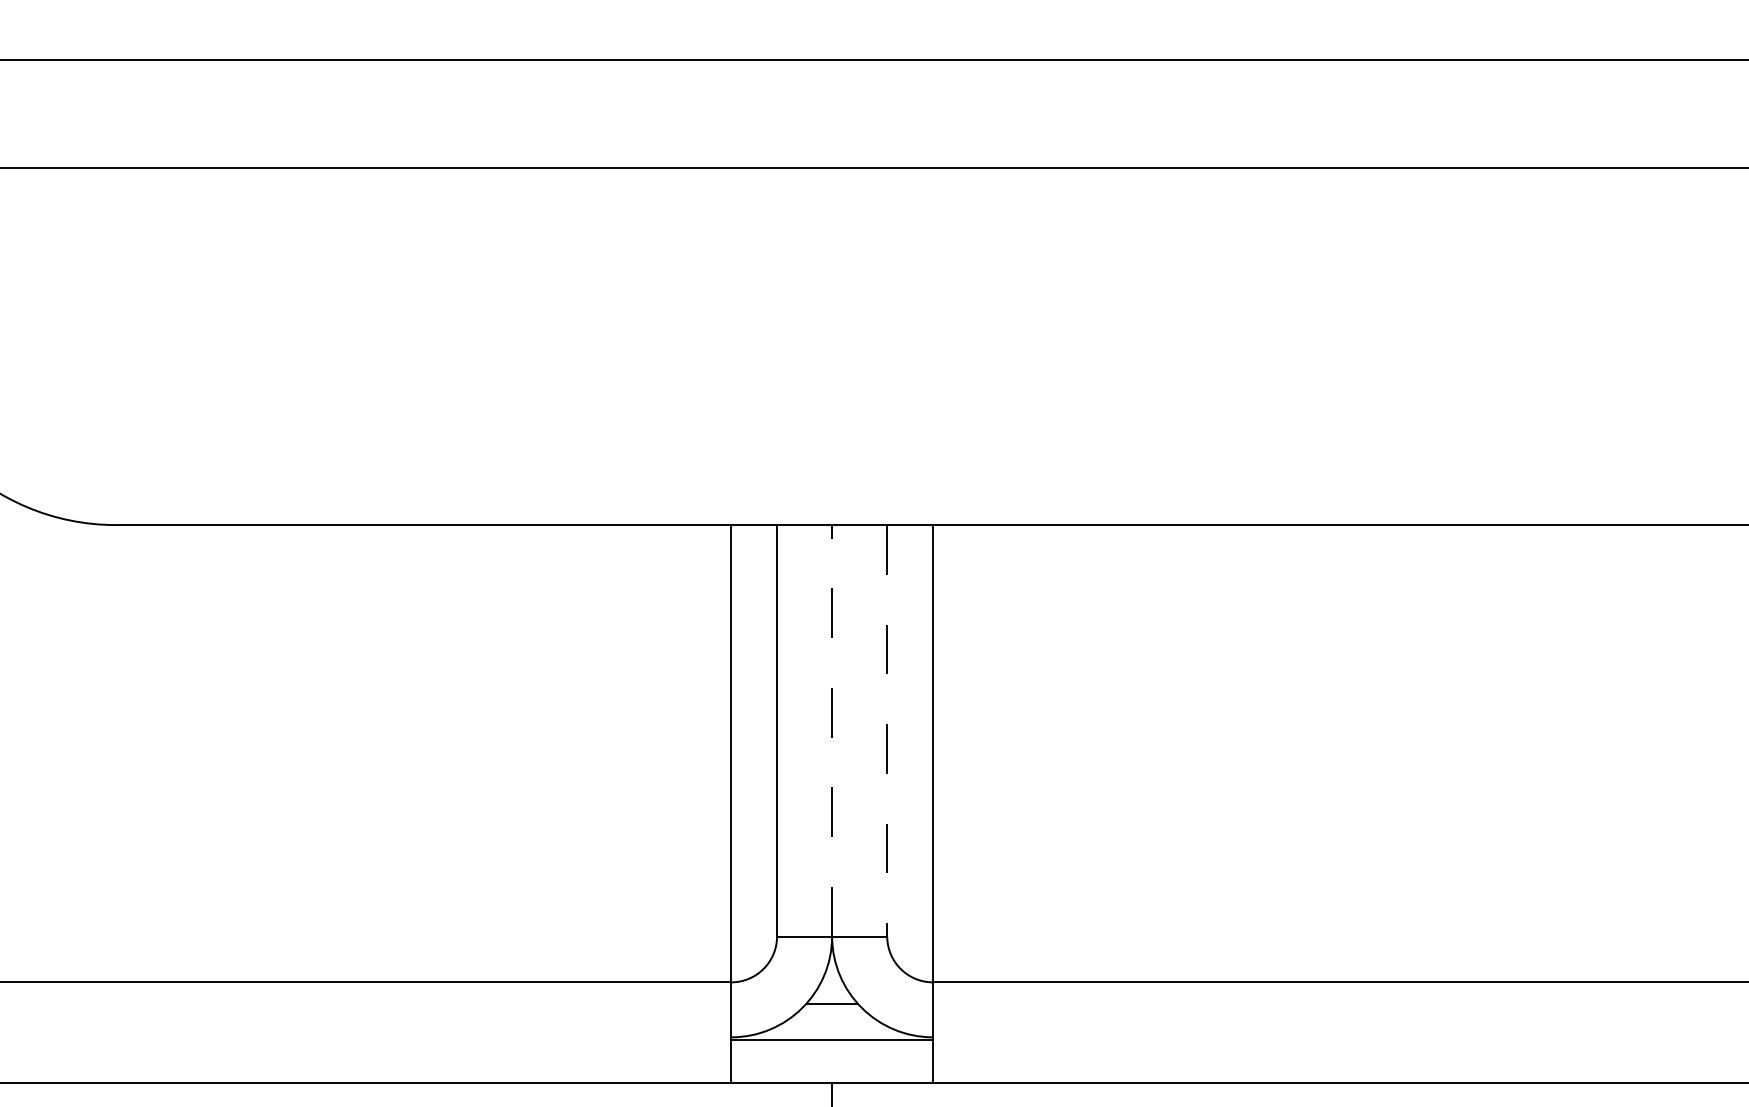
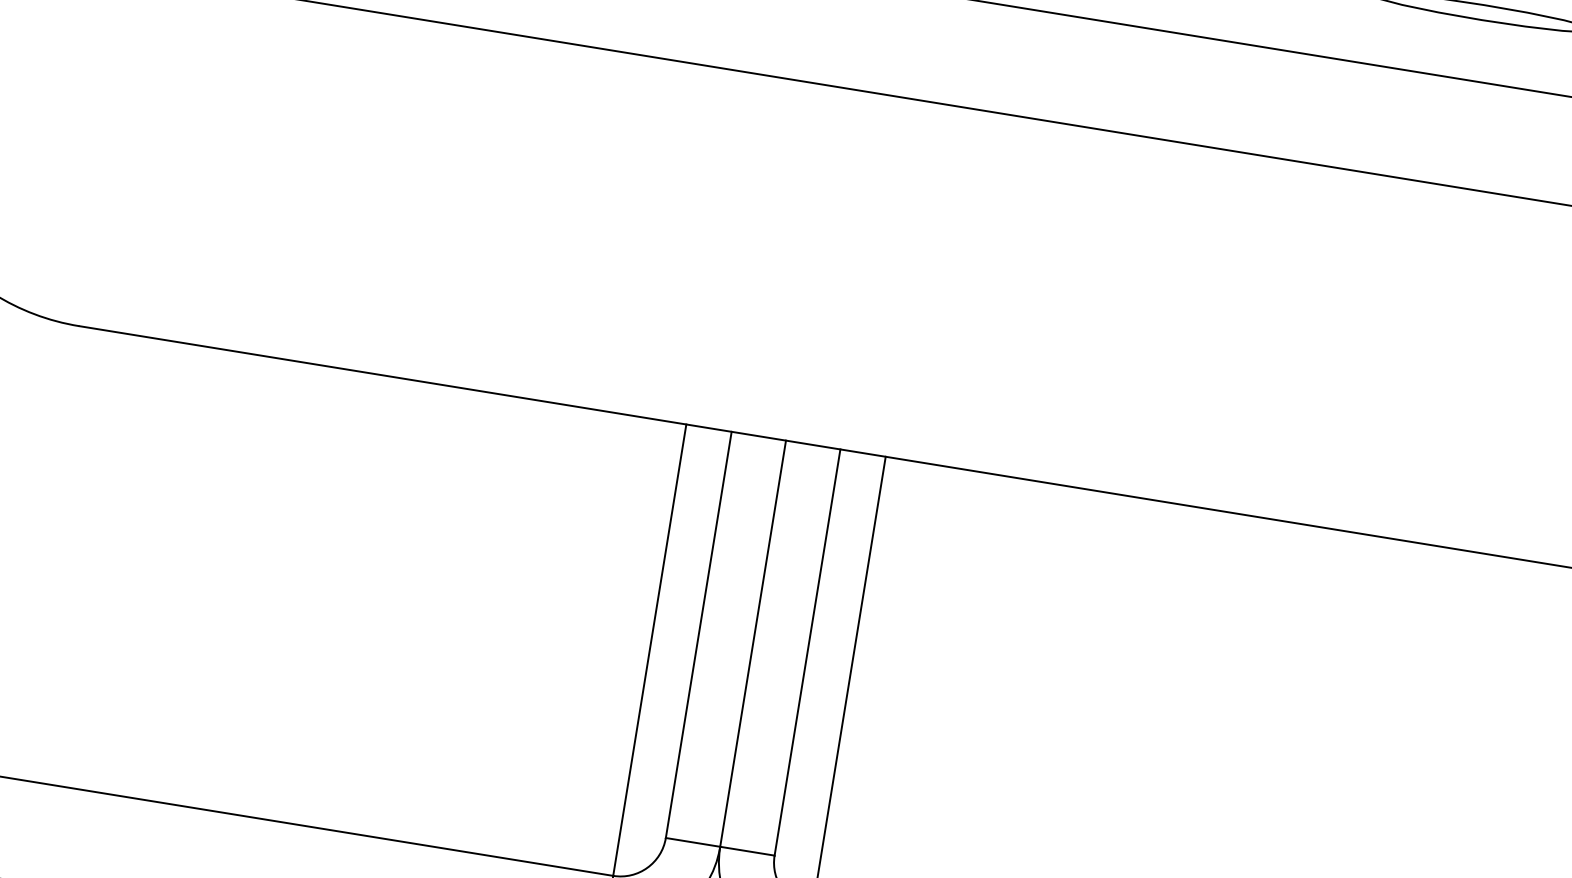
line: (832, 730) -> (753, 643), dashed -> solid
line: (887, 730) -> (807, 652), dashed -> solid

